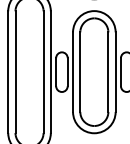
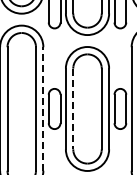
line: (50, 71) -> (43, 108), solid -> dashed
line: (80, 72) -> (73, 109), solid -> dashed

